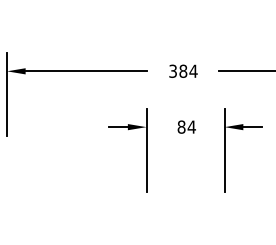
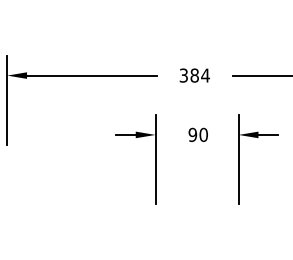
text: (186, 126) -> (198, 134), 84 -> 90

